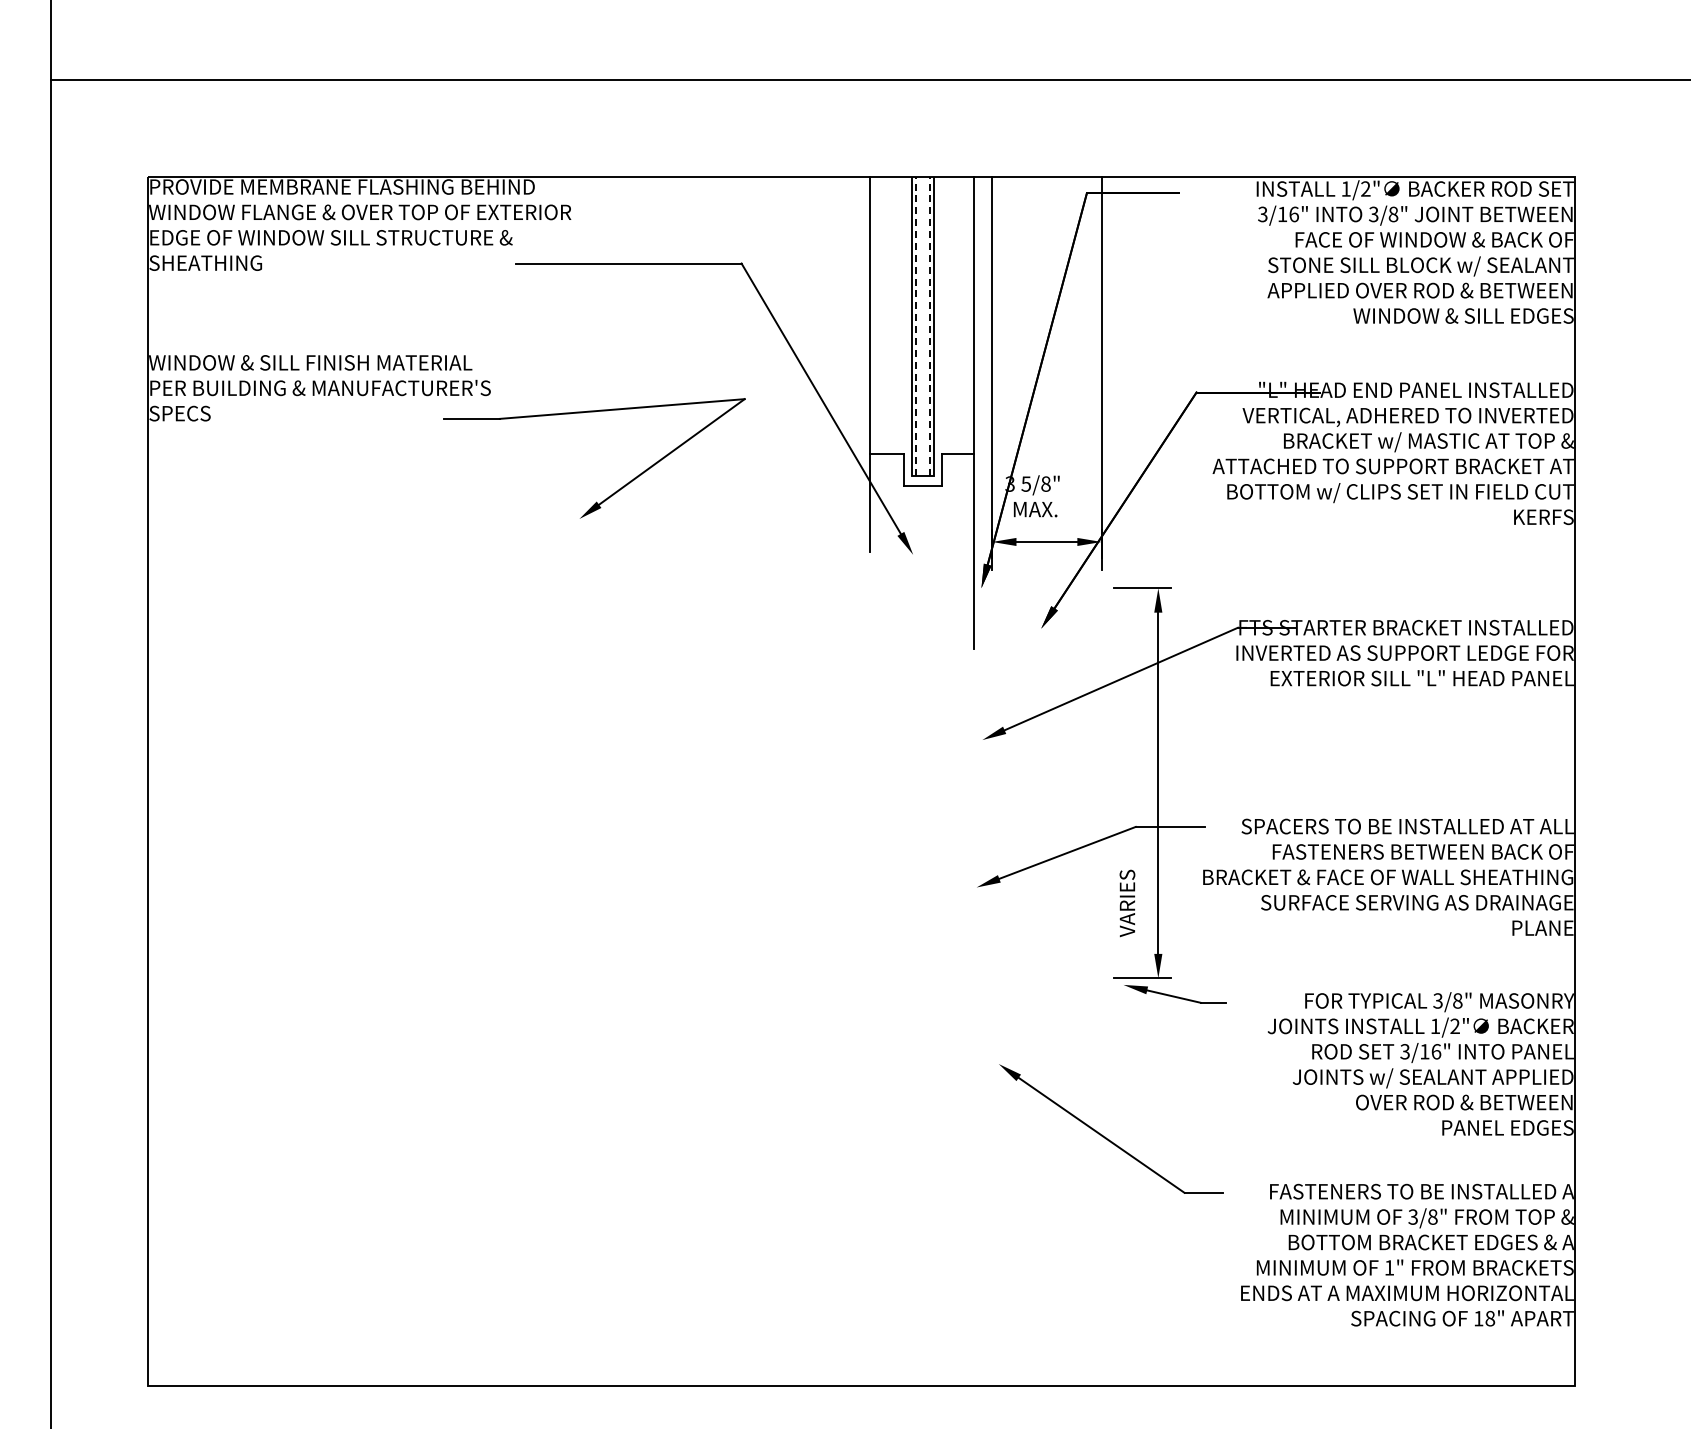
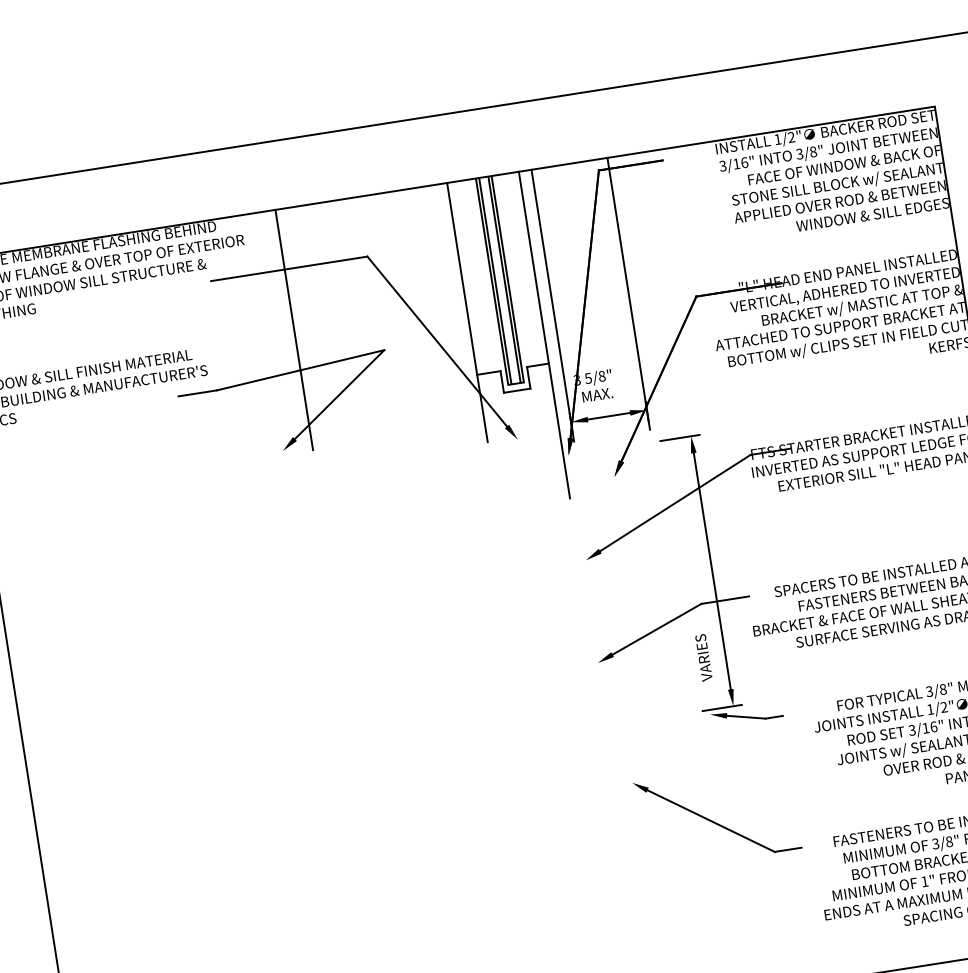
line: (916, 325) -> (495, 280), dashed -> solid
line: (929, 325) -> (504, 279), dashed -> solid
line: (622, 350) -> (294, 329), added

